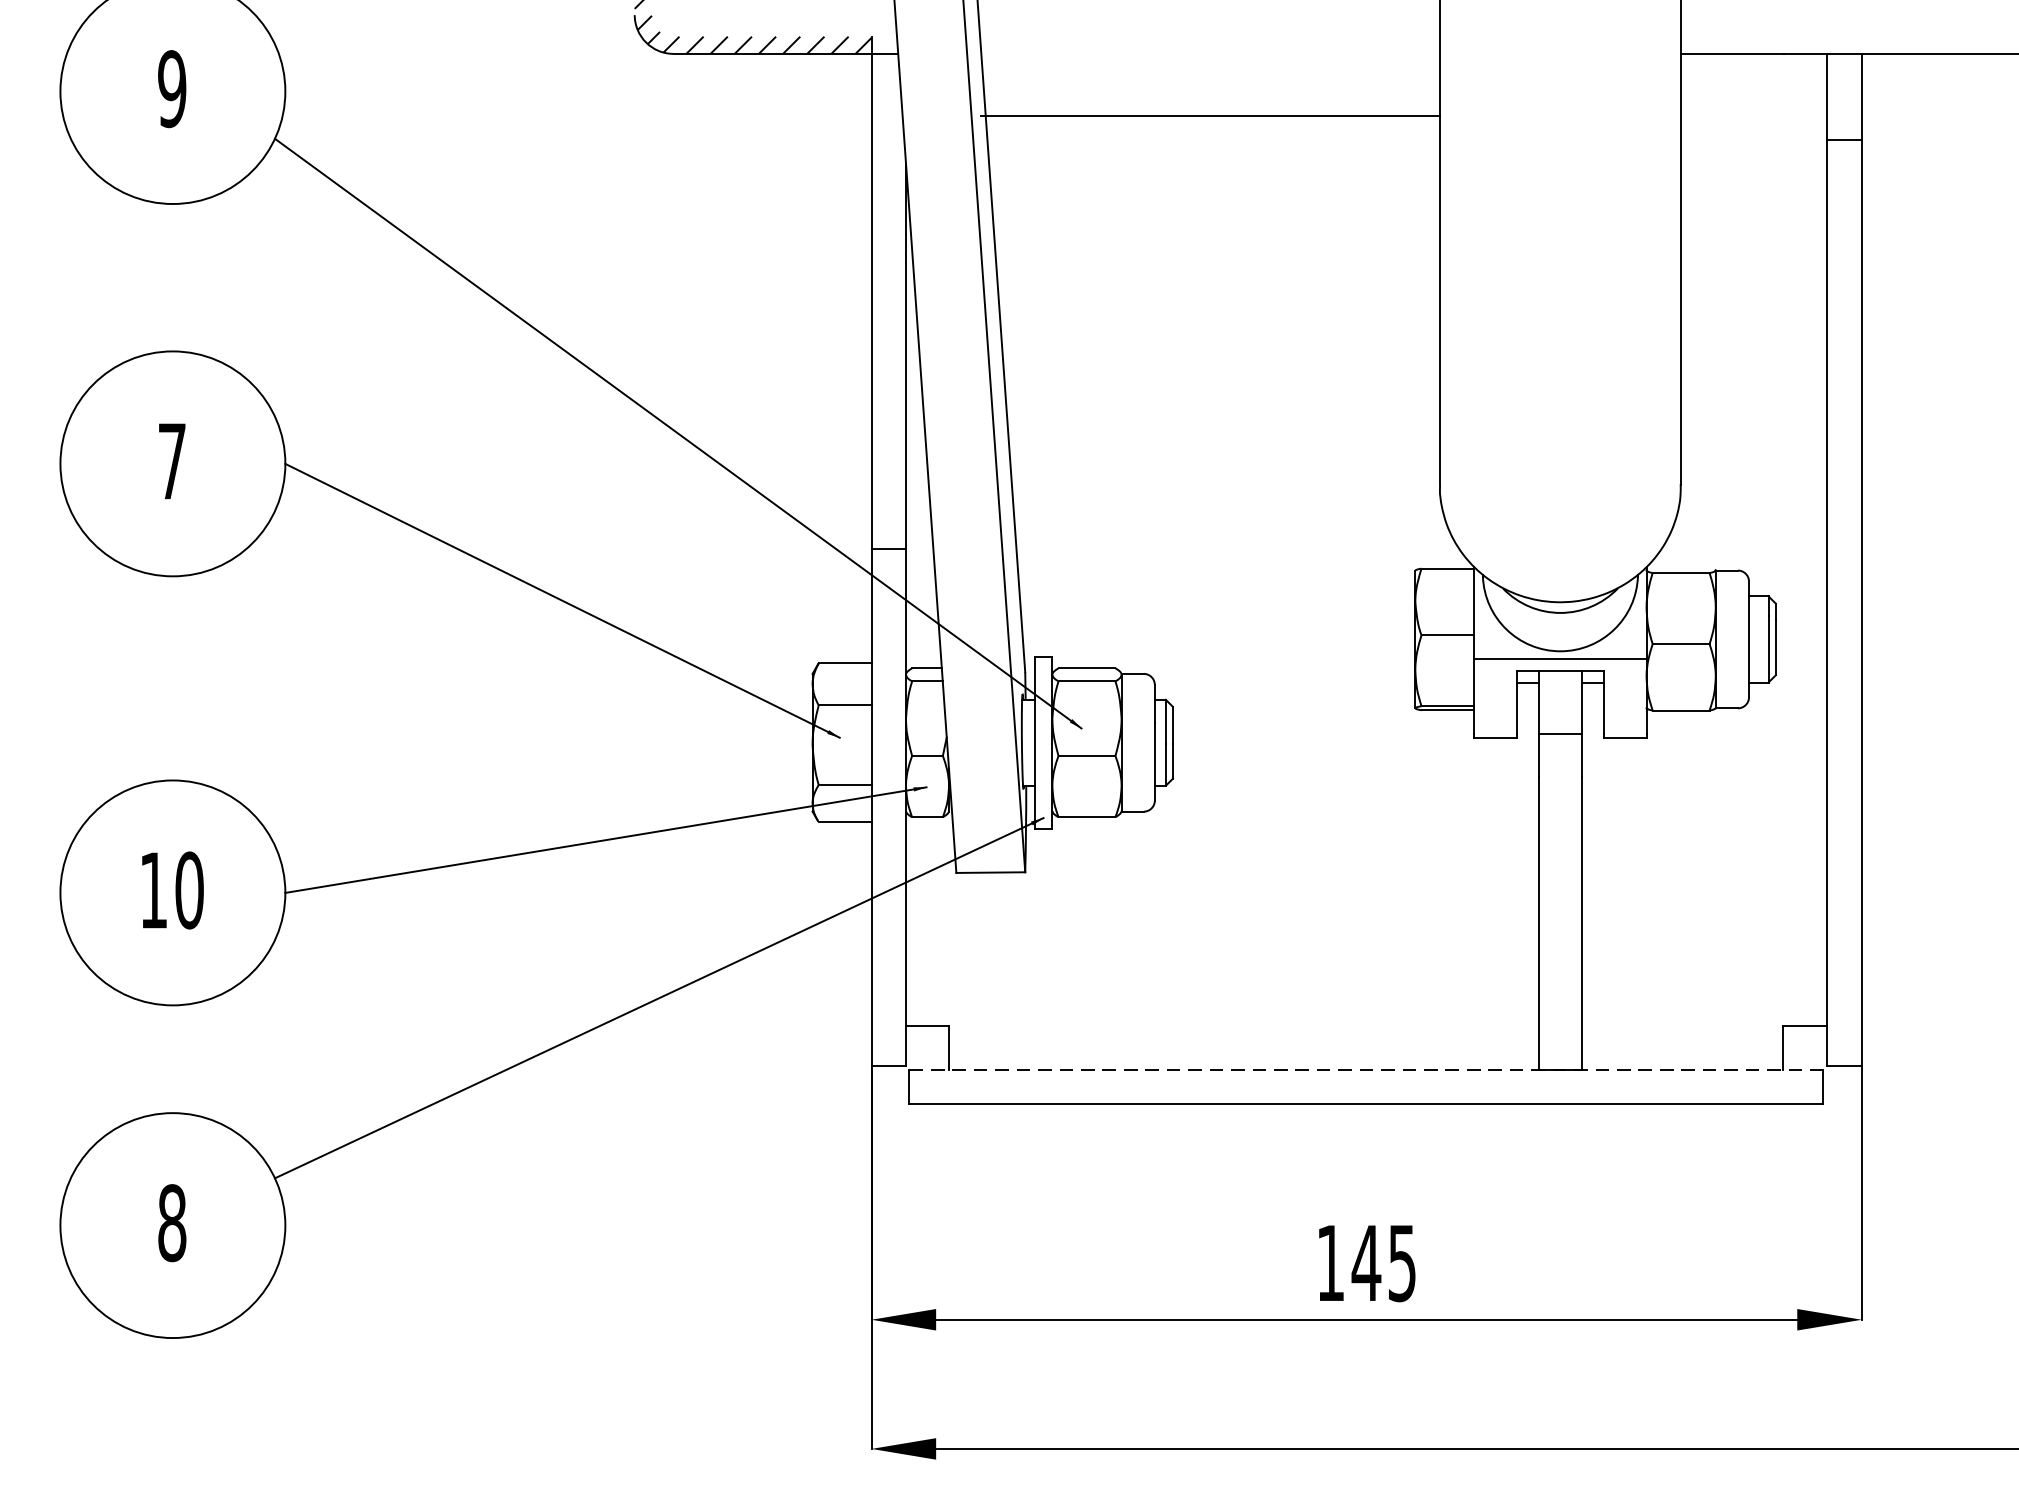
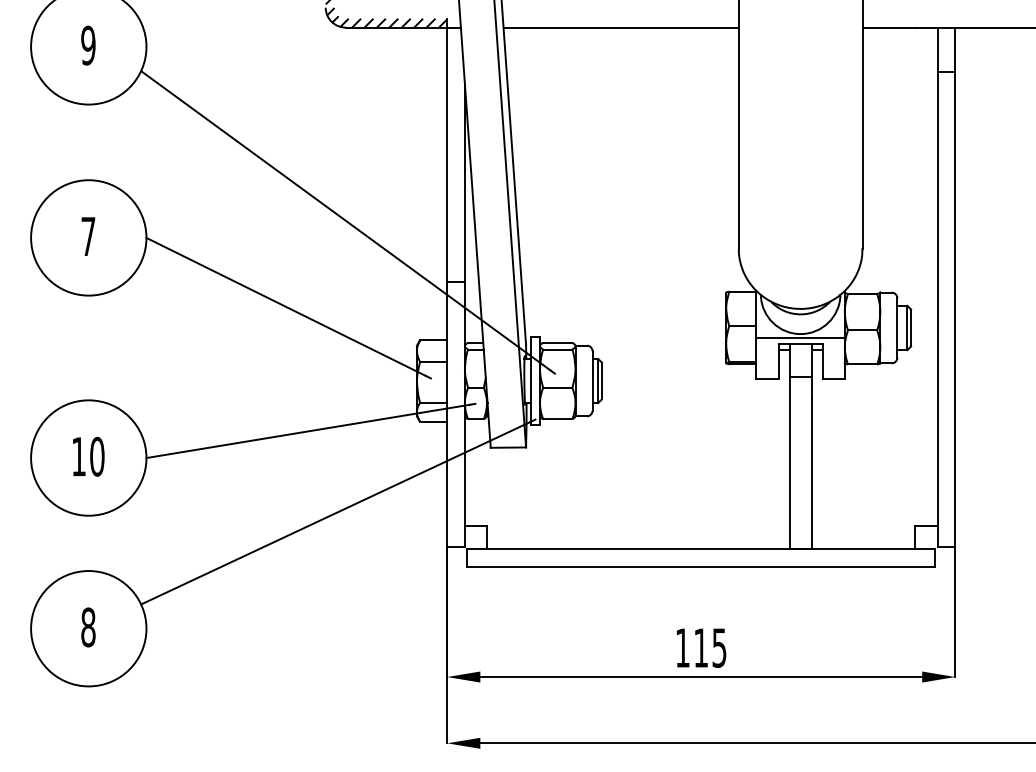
line: (1209, 116) -> (620, 27), moved
line: (1367, 1069) -> (701, 548), dashed -> solid
text: (1365, 1262) -> (700, 647), 145 -> 115

